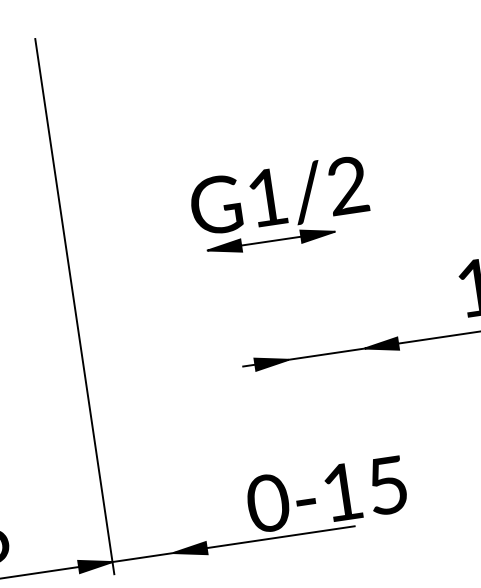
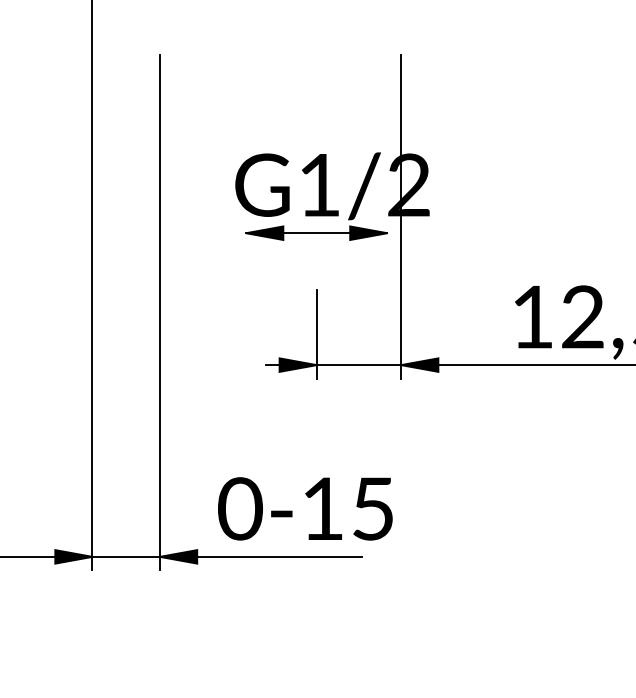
line: (345, 214) -> (401, 216), added
line: (284, 332) -> (316, 334), added
line: (141, 333) -> (160, 312), added
text: (326, 494) -> (305, 508), moved

